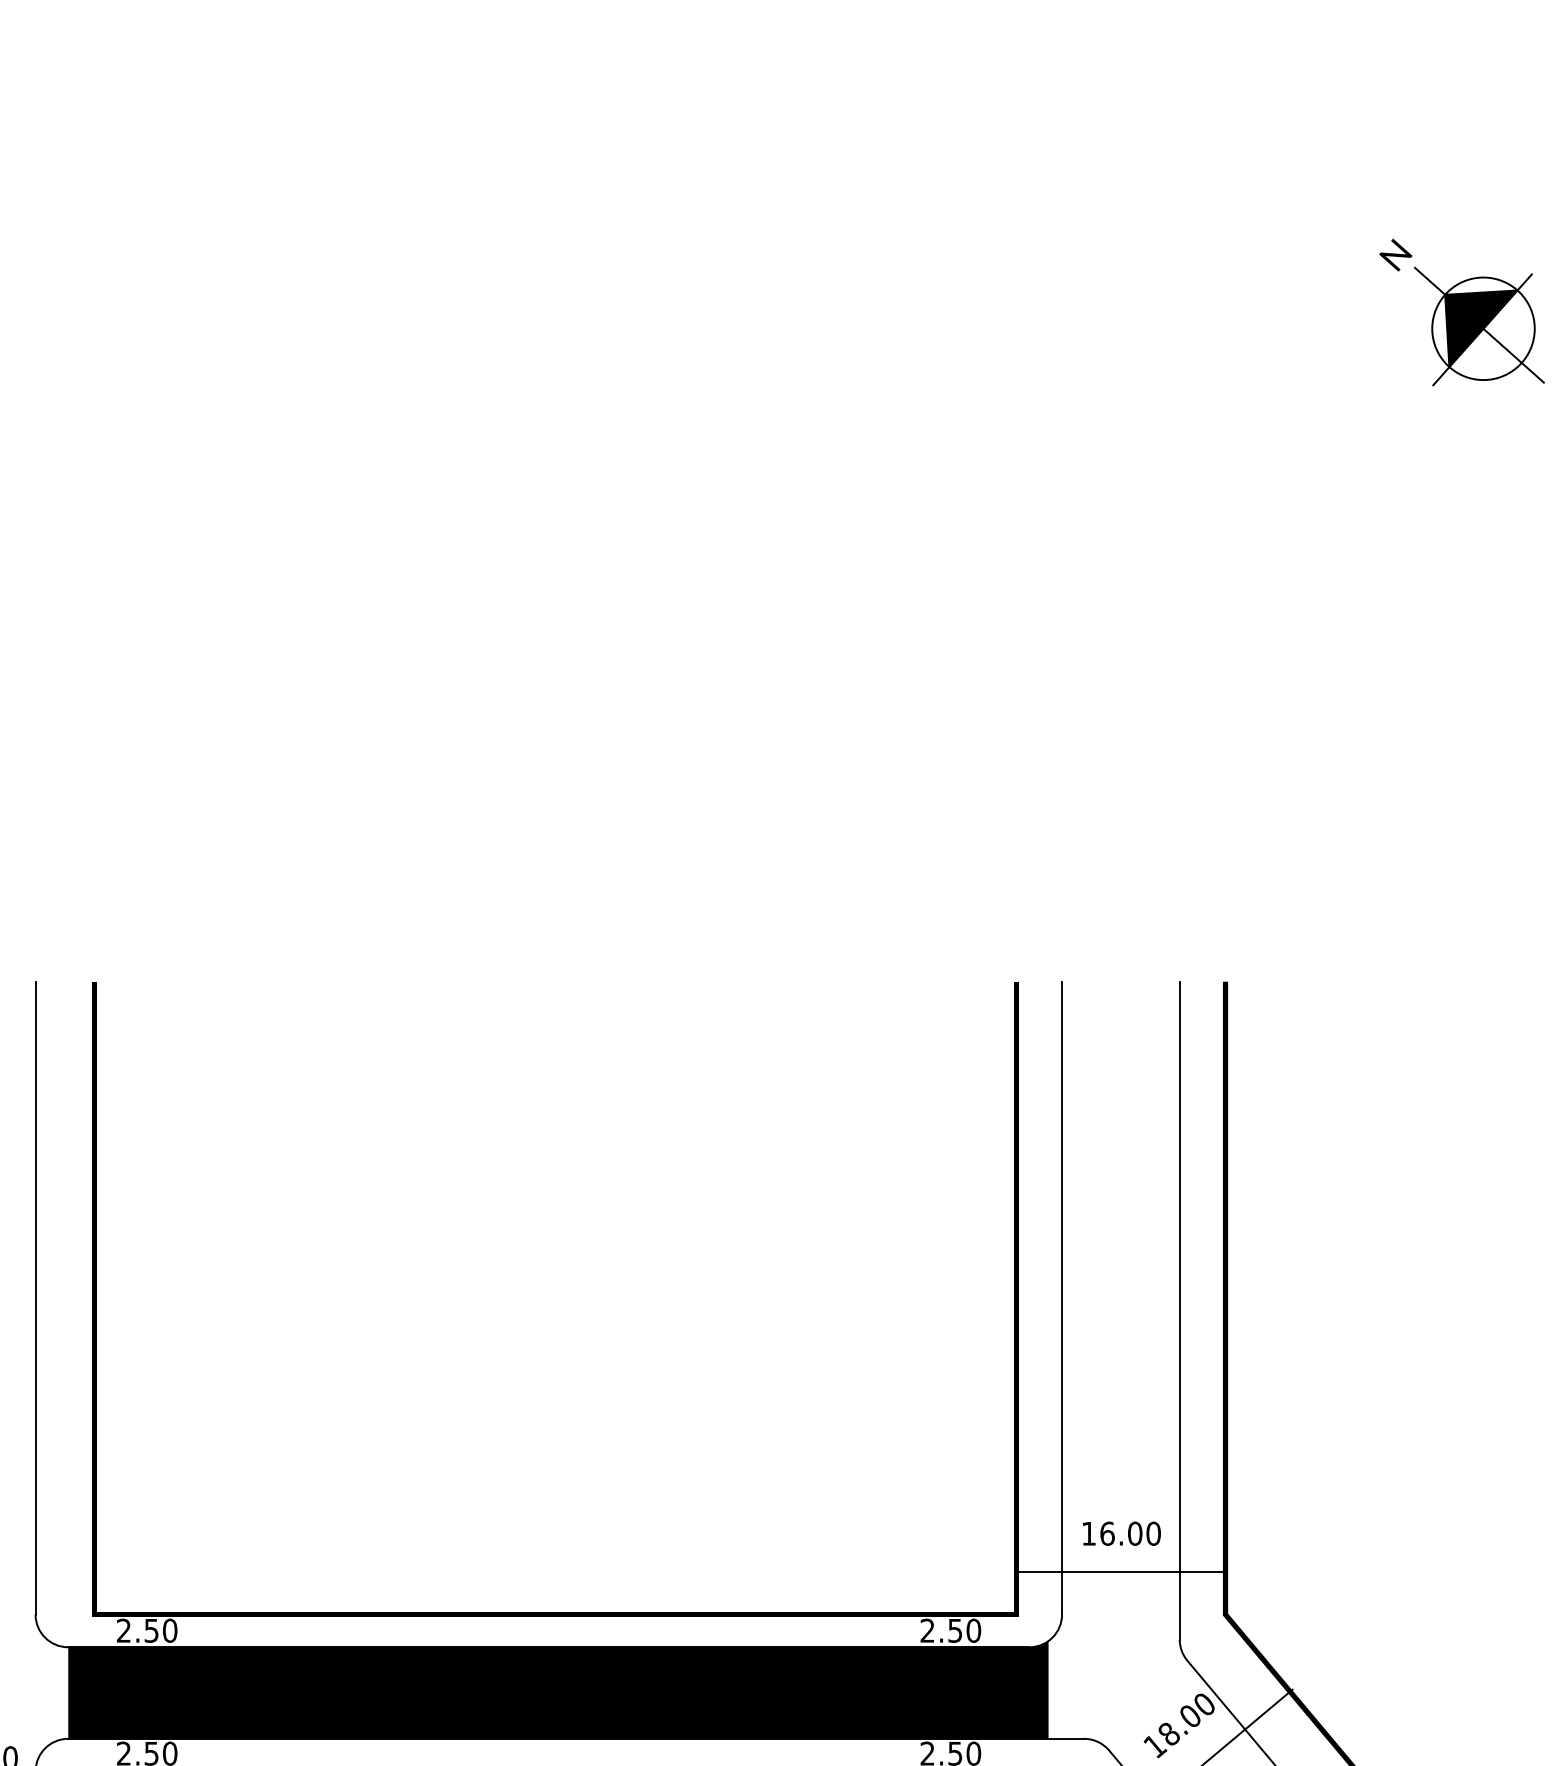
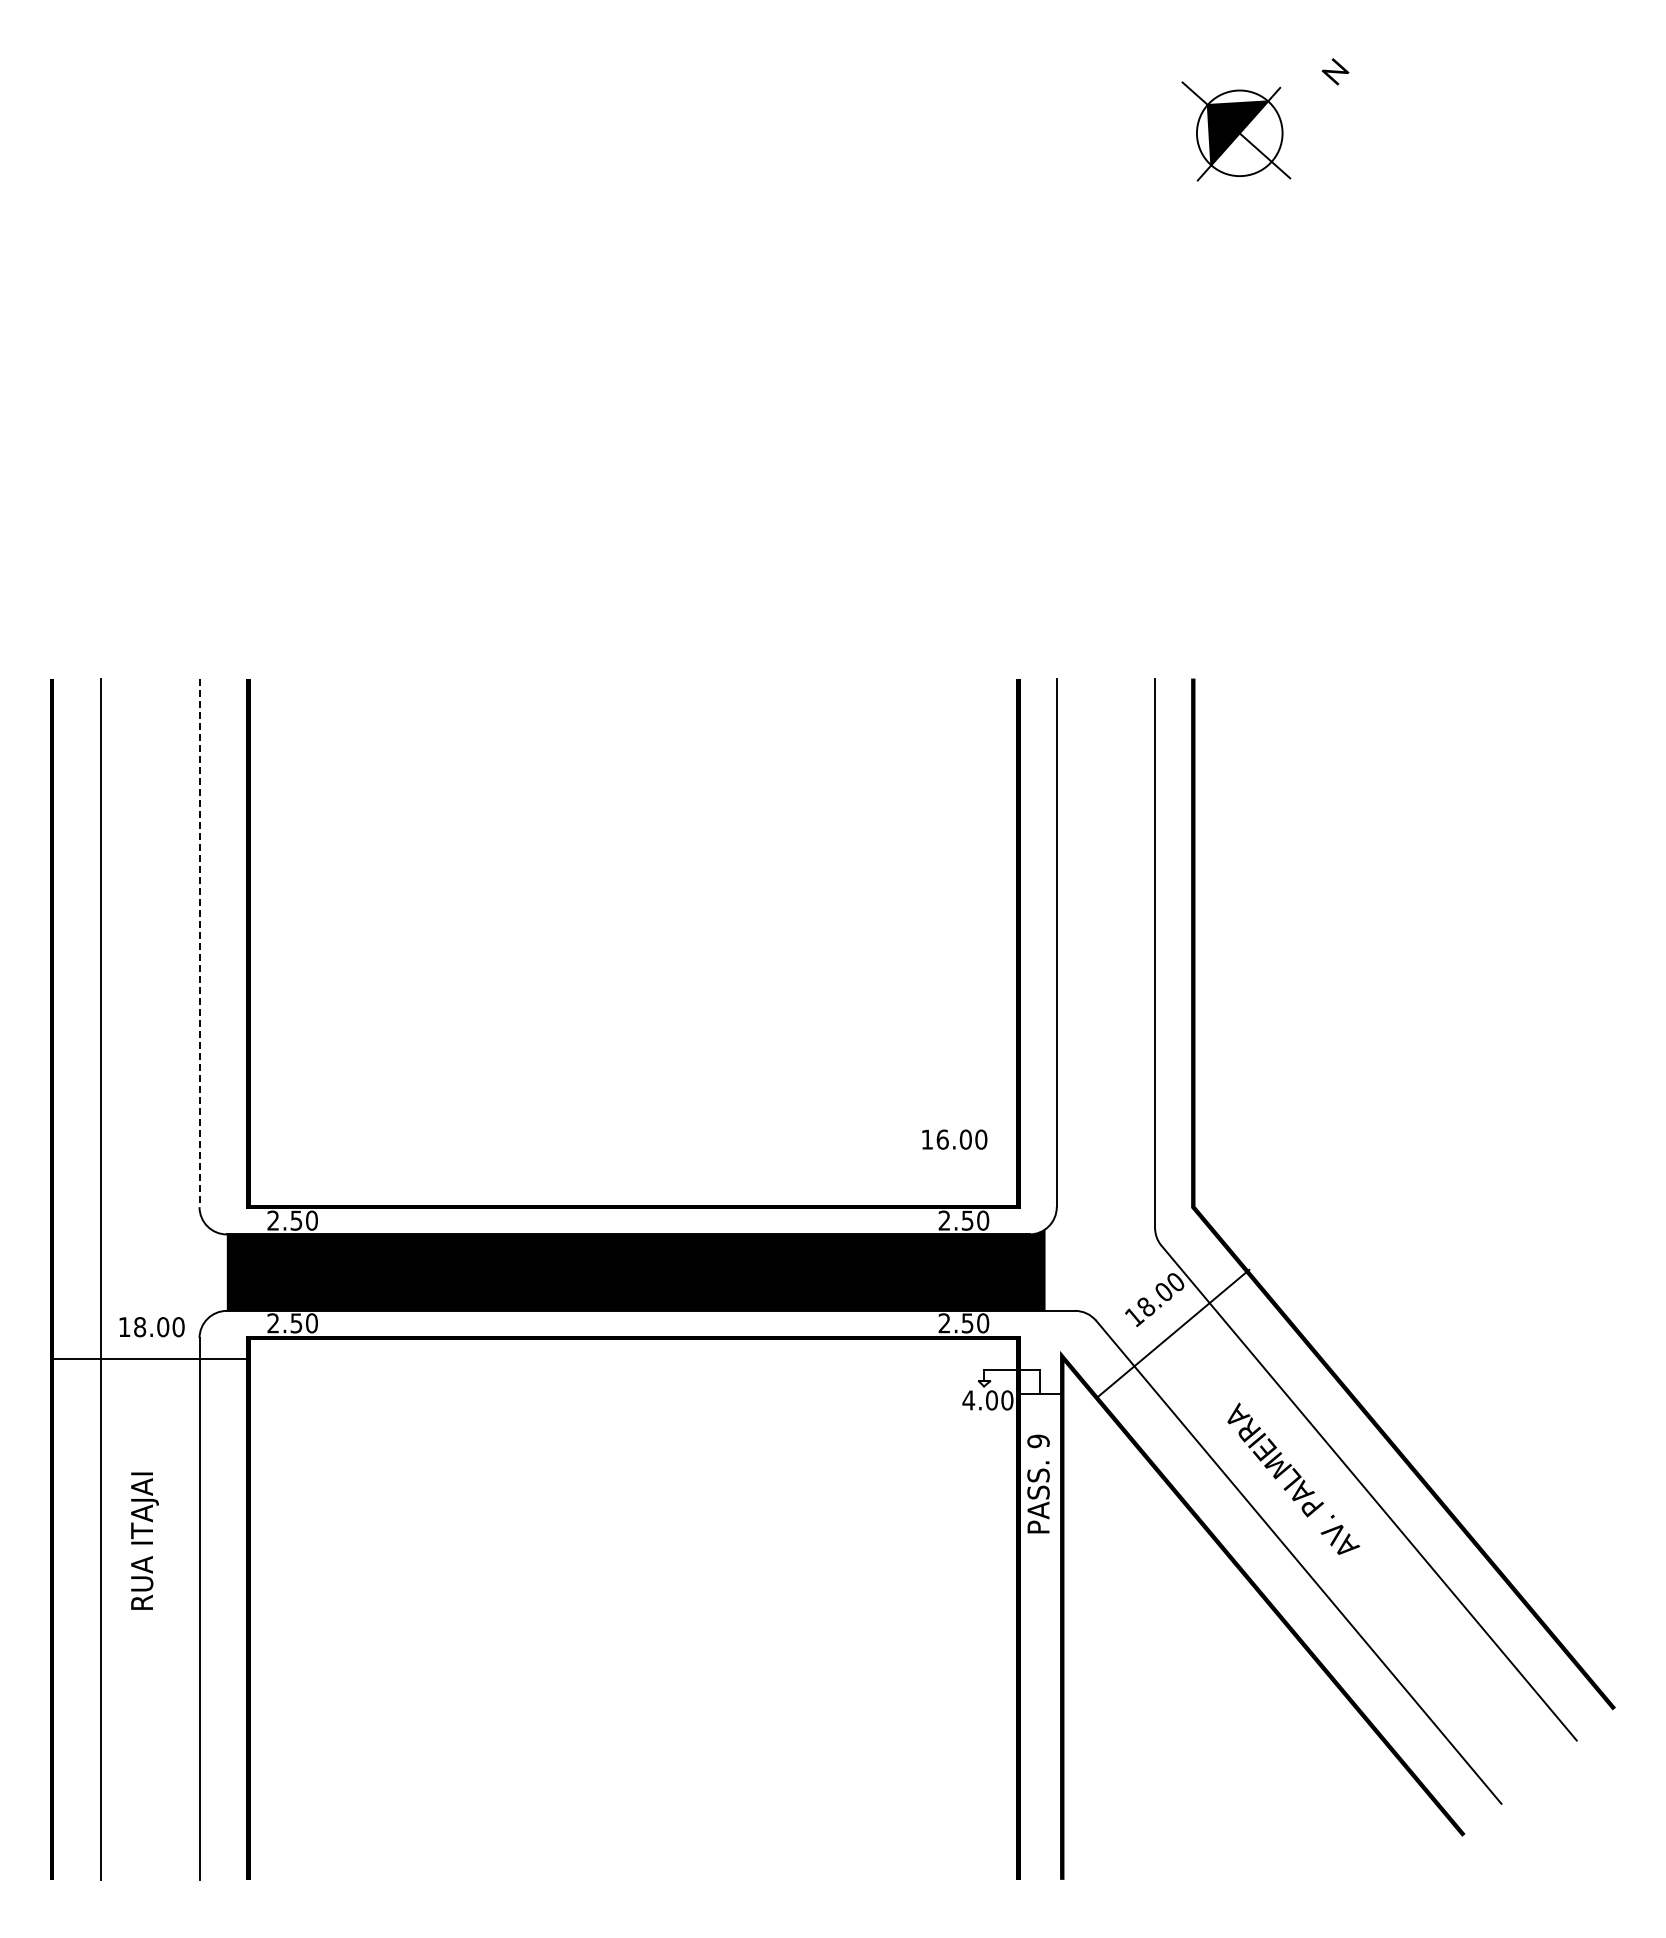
part: (1479, 326) -> (1236, 131), moved
line: (35, 1298) -> (199, 943), solid -> dashed
text: (1121, 1533) -> (954, 1139), moved
line: (1120, 1571) -> (1105, 1171), removed

